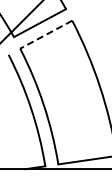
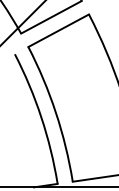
line: (46, 34) -> (58, 30), dashed -> solid

